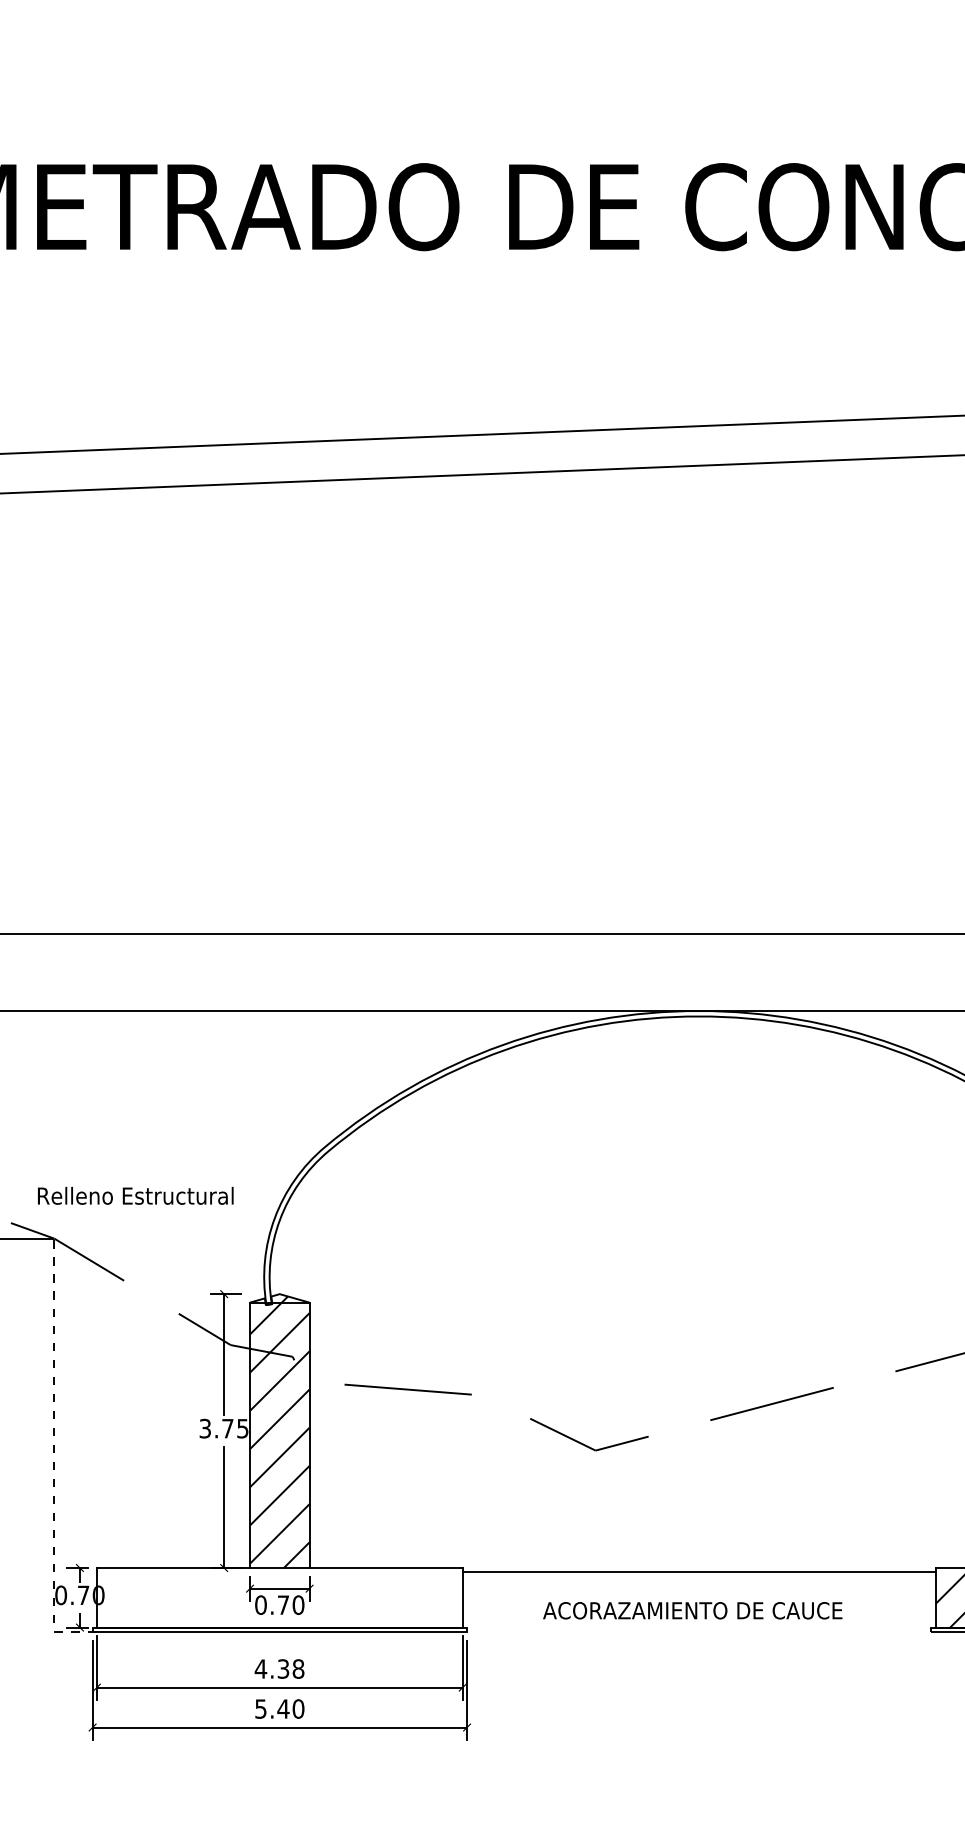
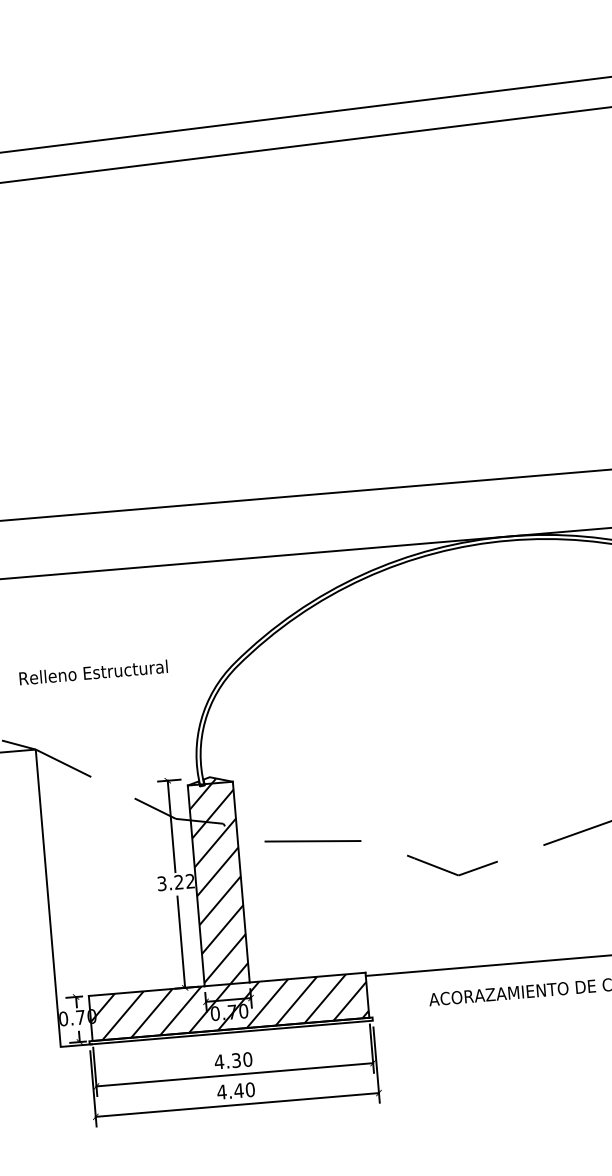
text: (135, 1195) -> (93, 672), moved
text: (235, 1428) -> (184, 881), 3.75 -> 3.22
line: (54, 1457) -> (49, 915), dashed -> solid
hatch: (279, 1597) -> (228, 1006), added
text: (298, 1668) -> (247, 1059), 4.38 -> 4.30
text: (260, 1708) -> (221, 1091), 5.40 -> 4.40

